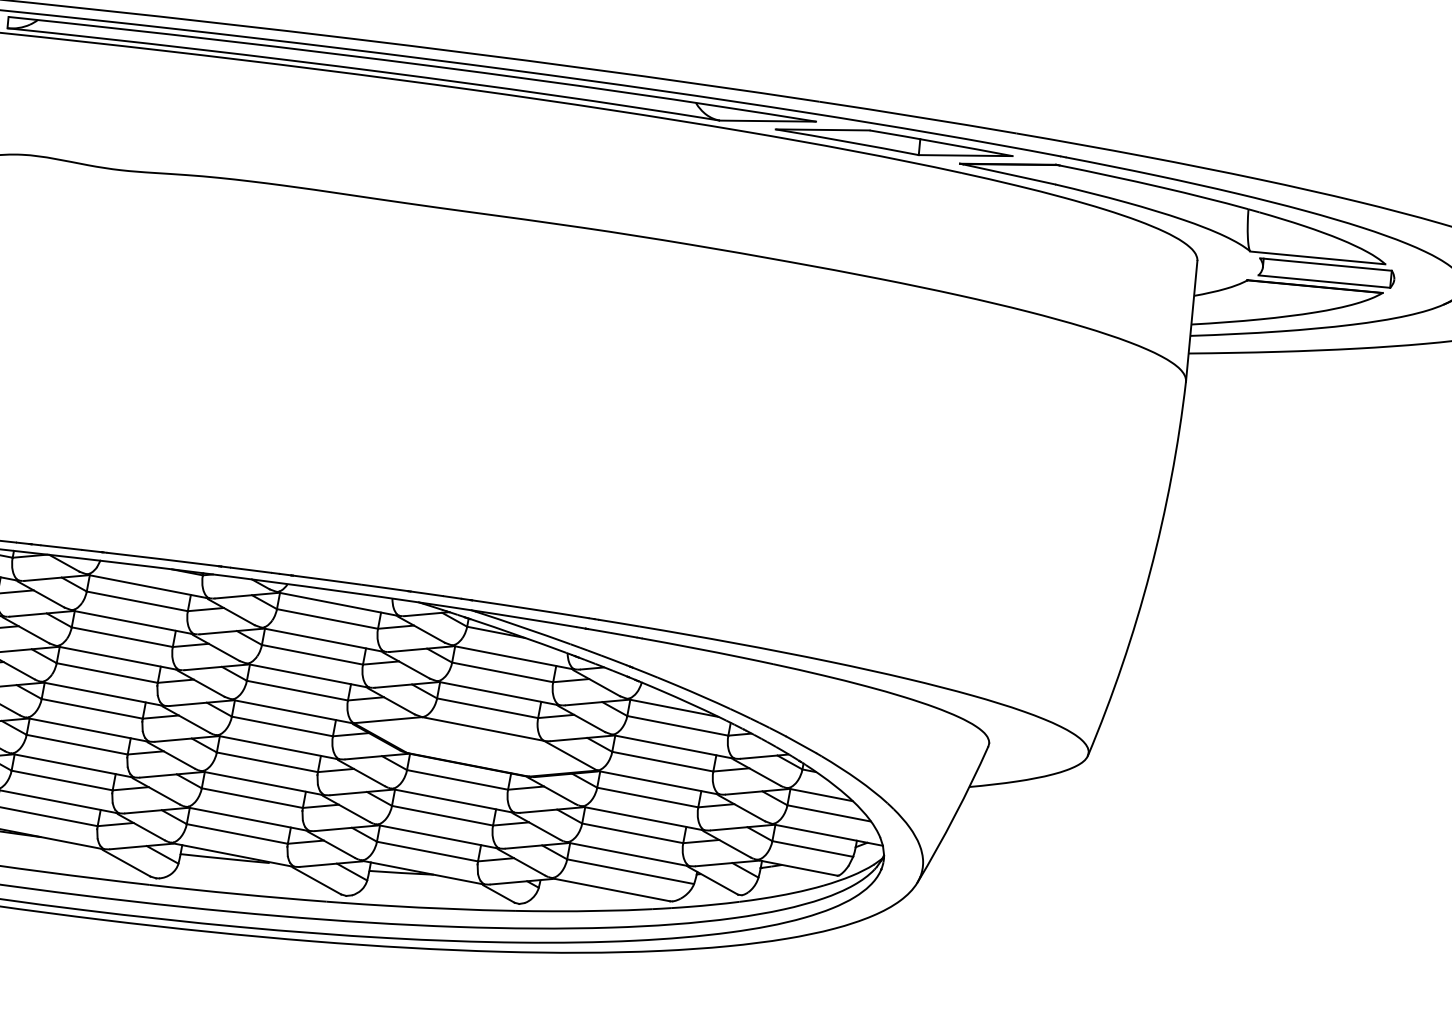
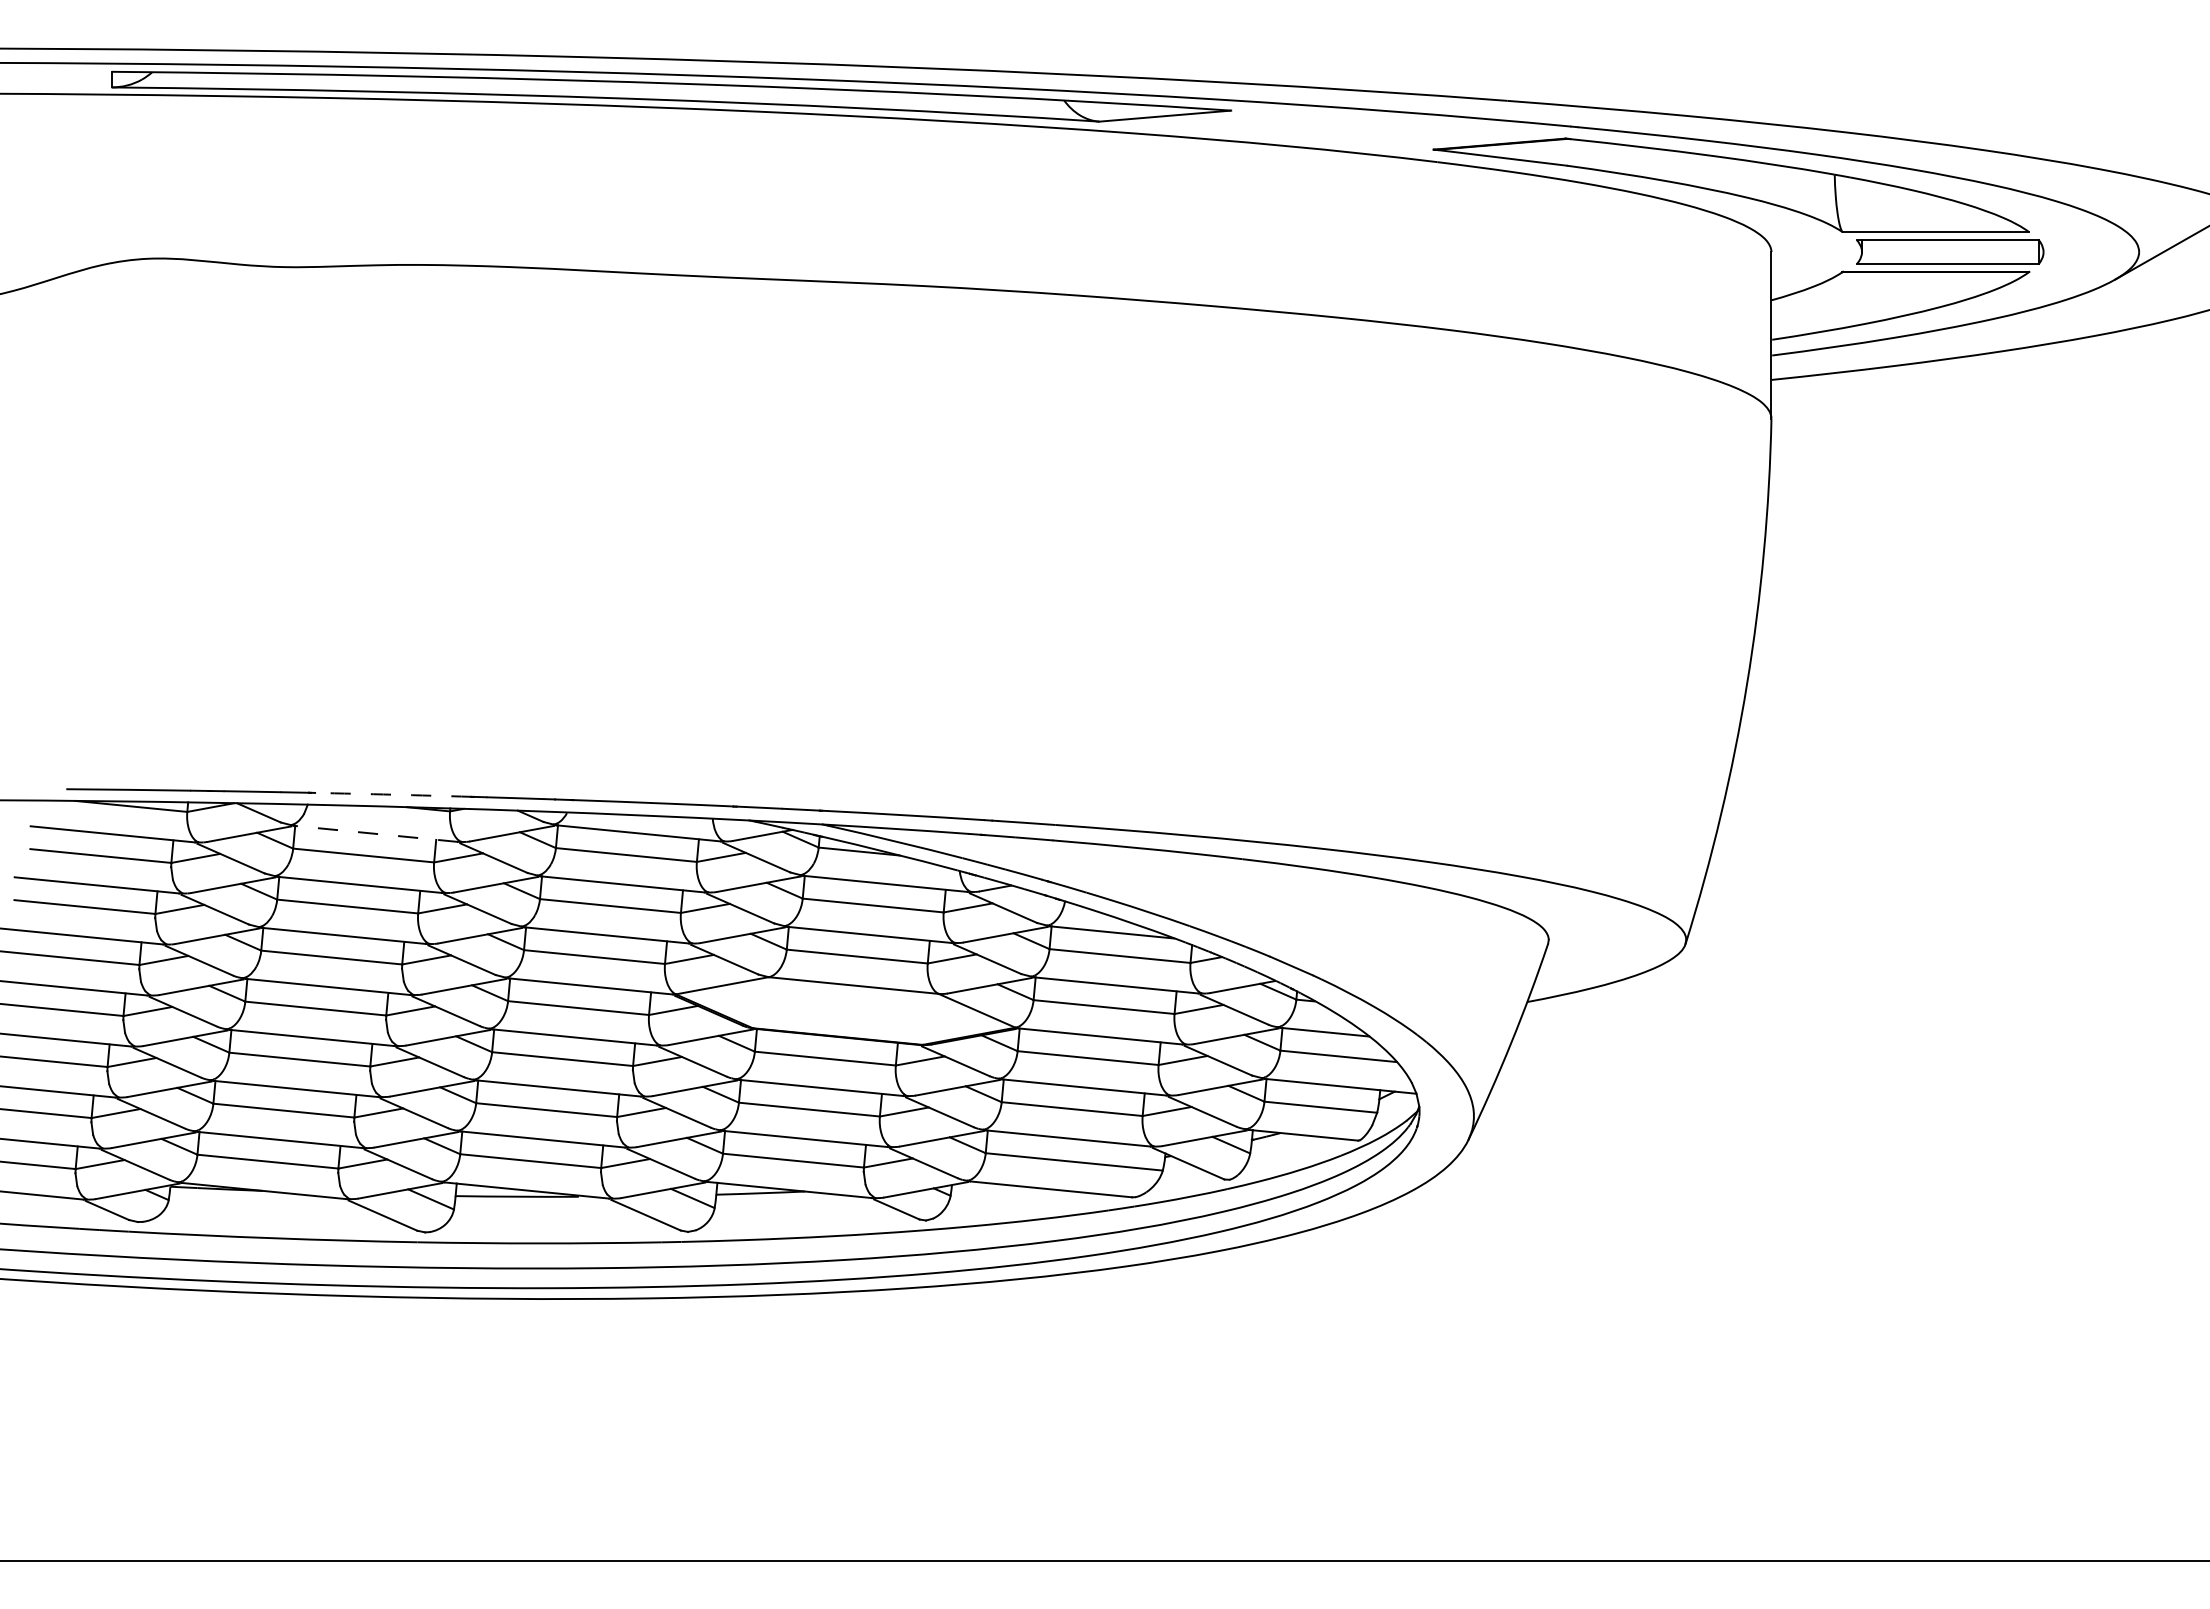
part: (893, 142) -> (1340, 129), removed
arc: (163, 559) -> (393, 794), solid -> dashed
line: (147, 586) -> (375, 833), solid -> dashed

